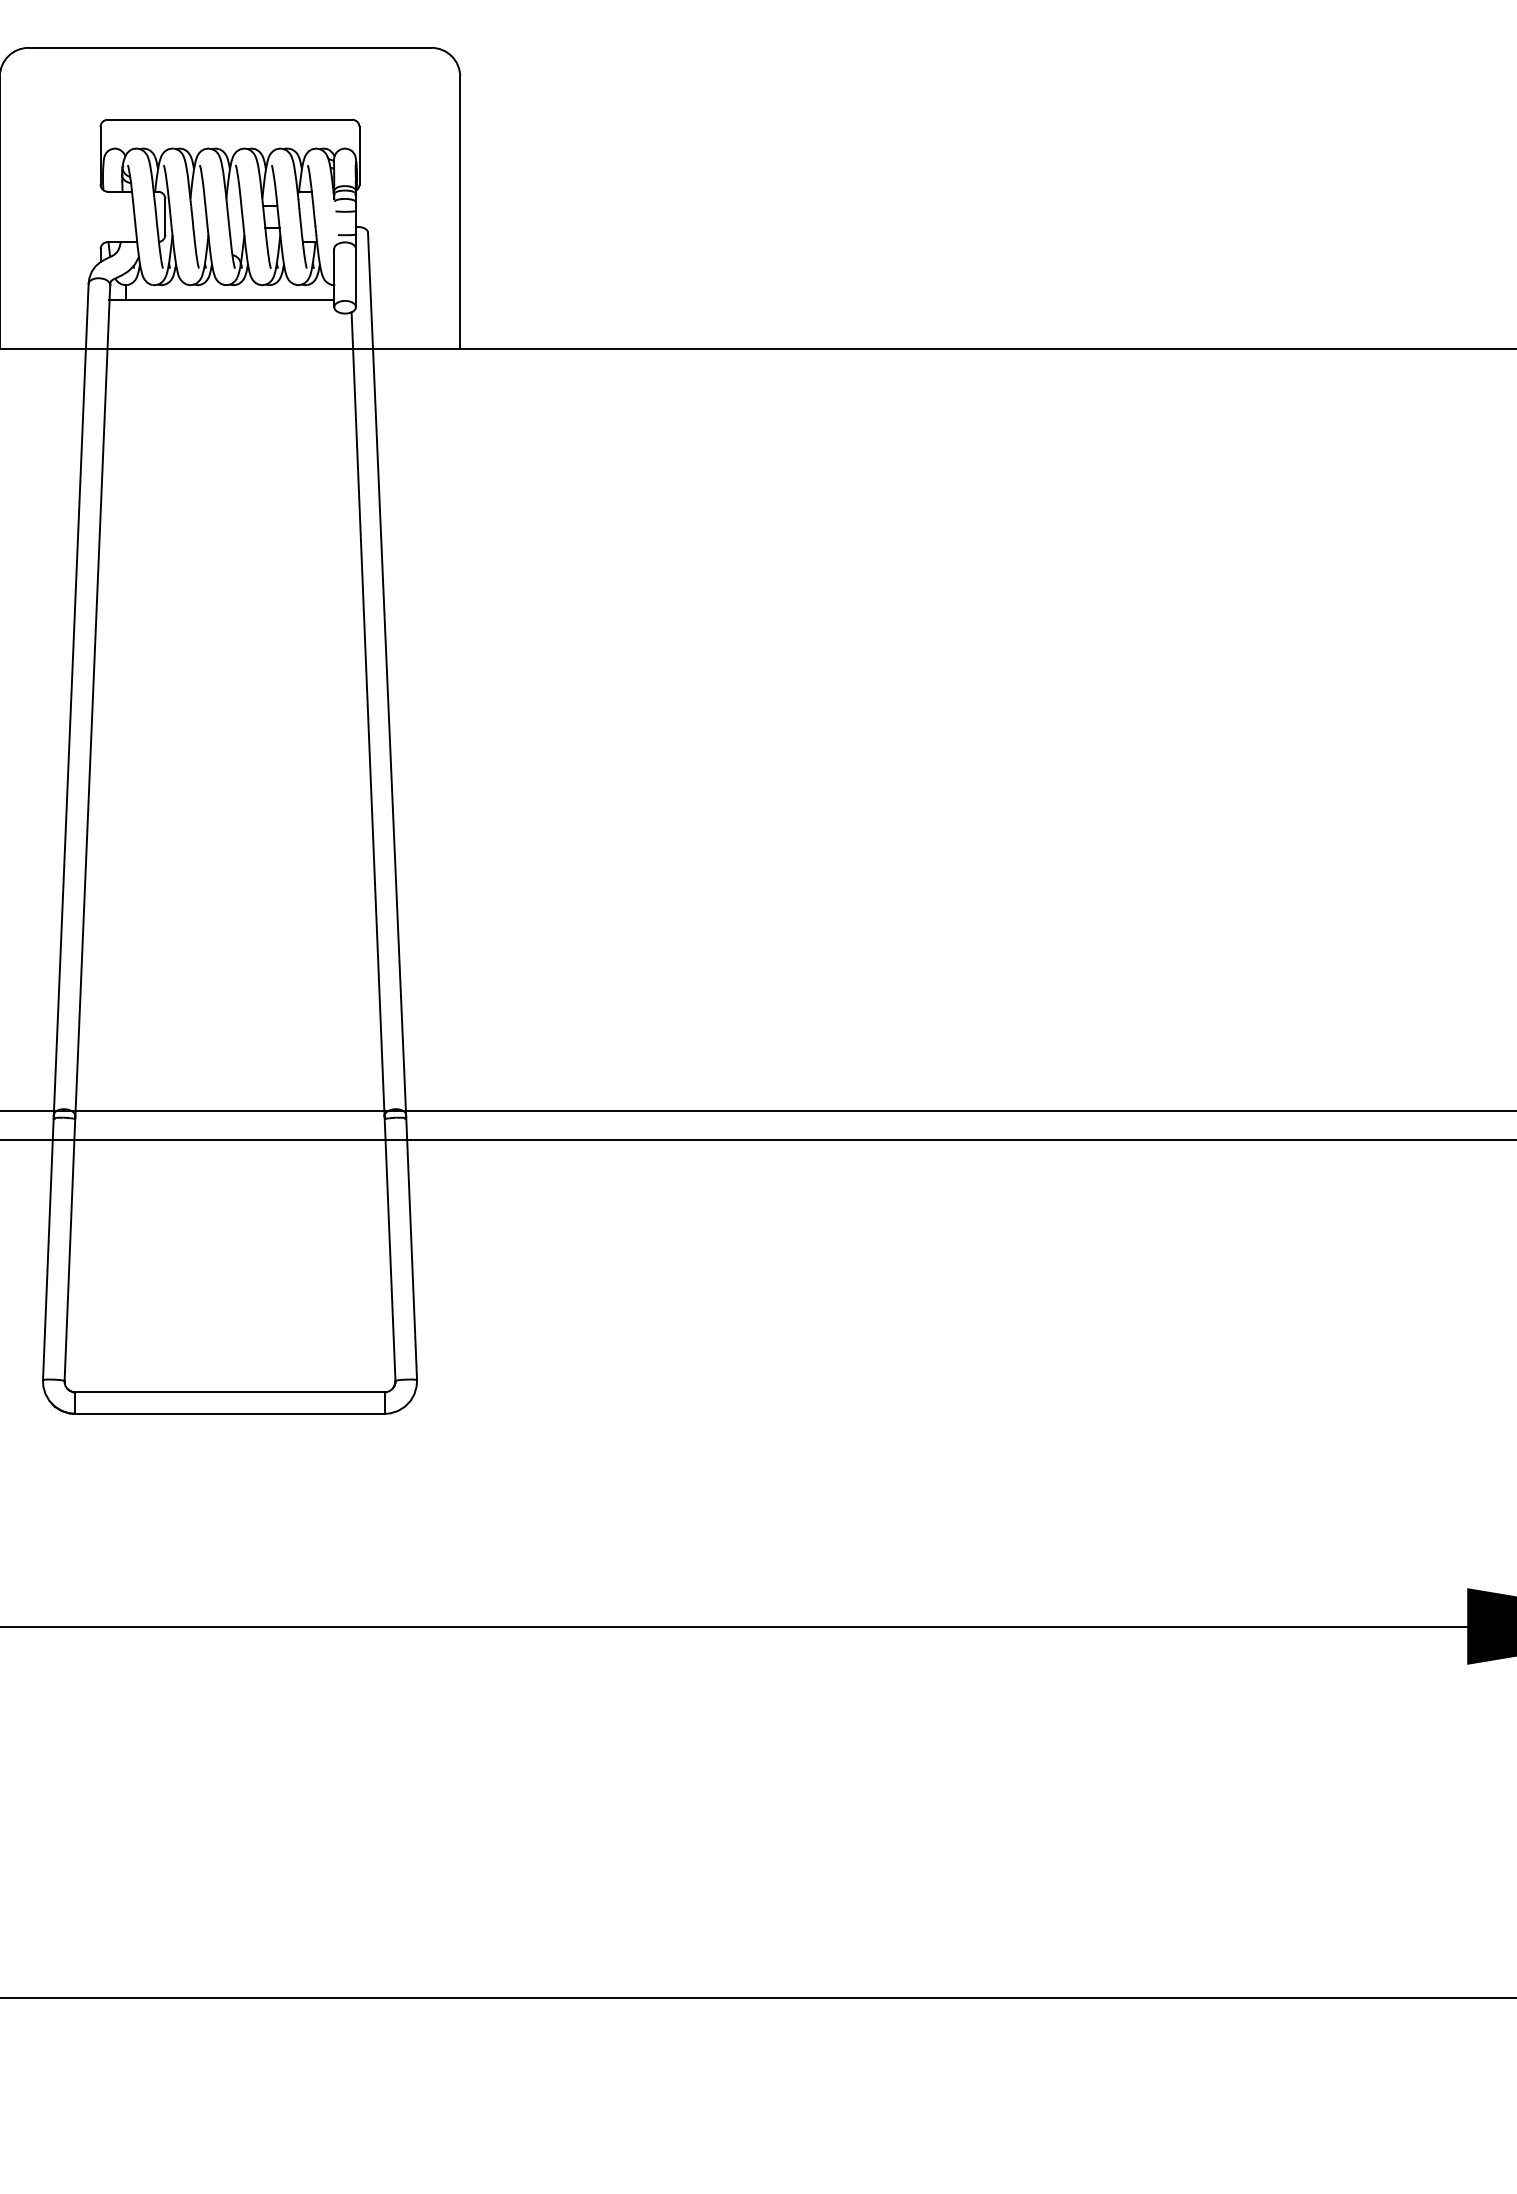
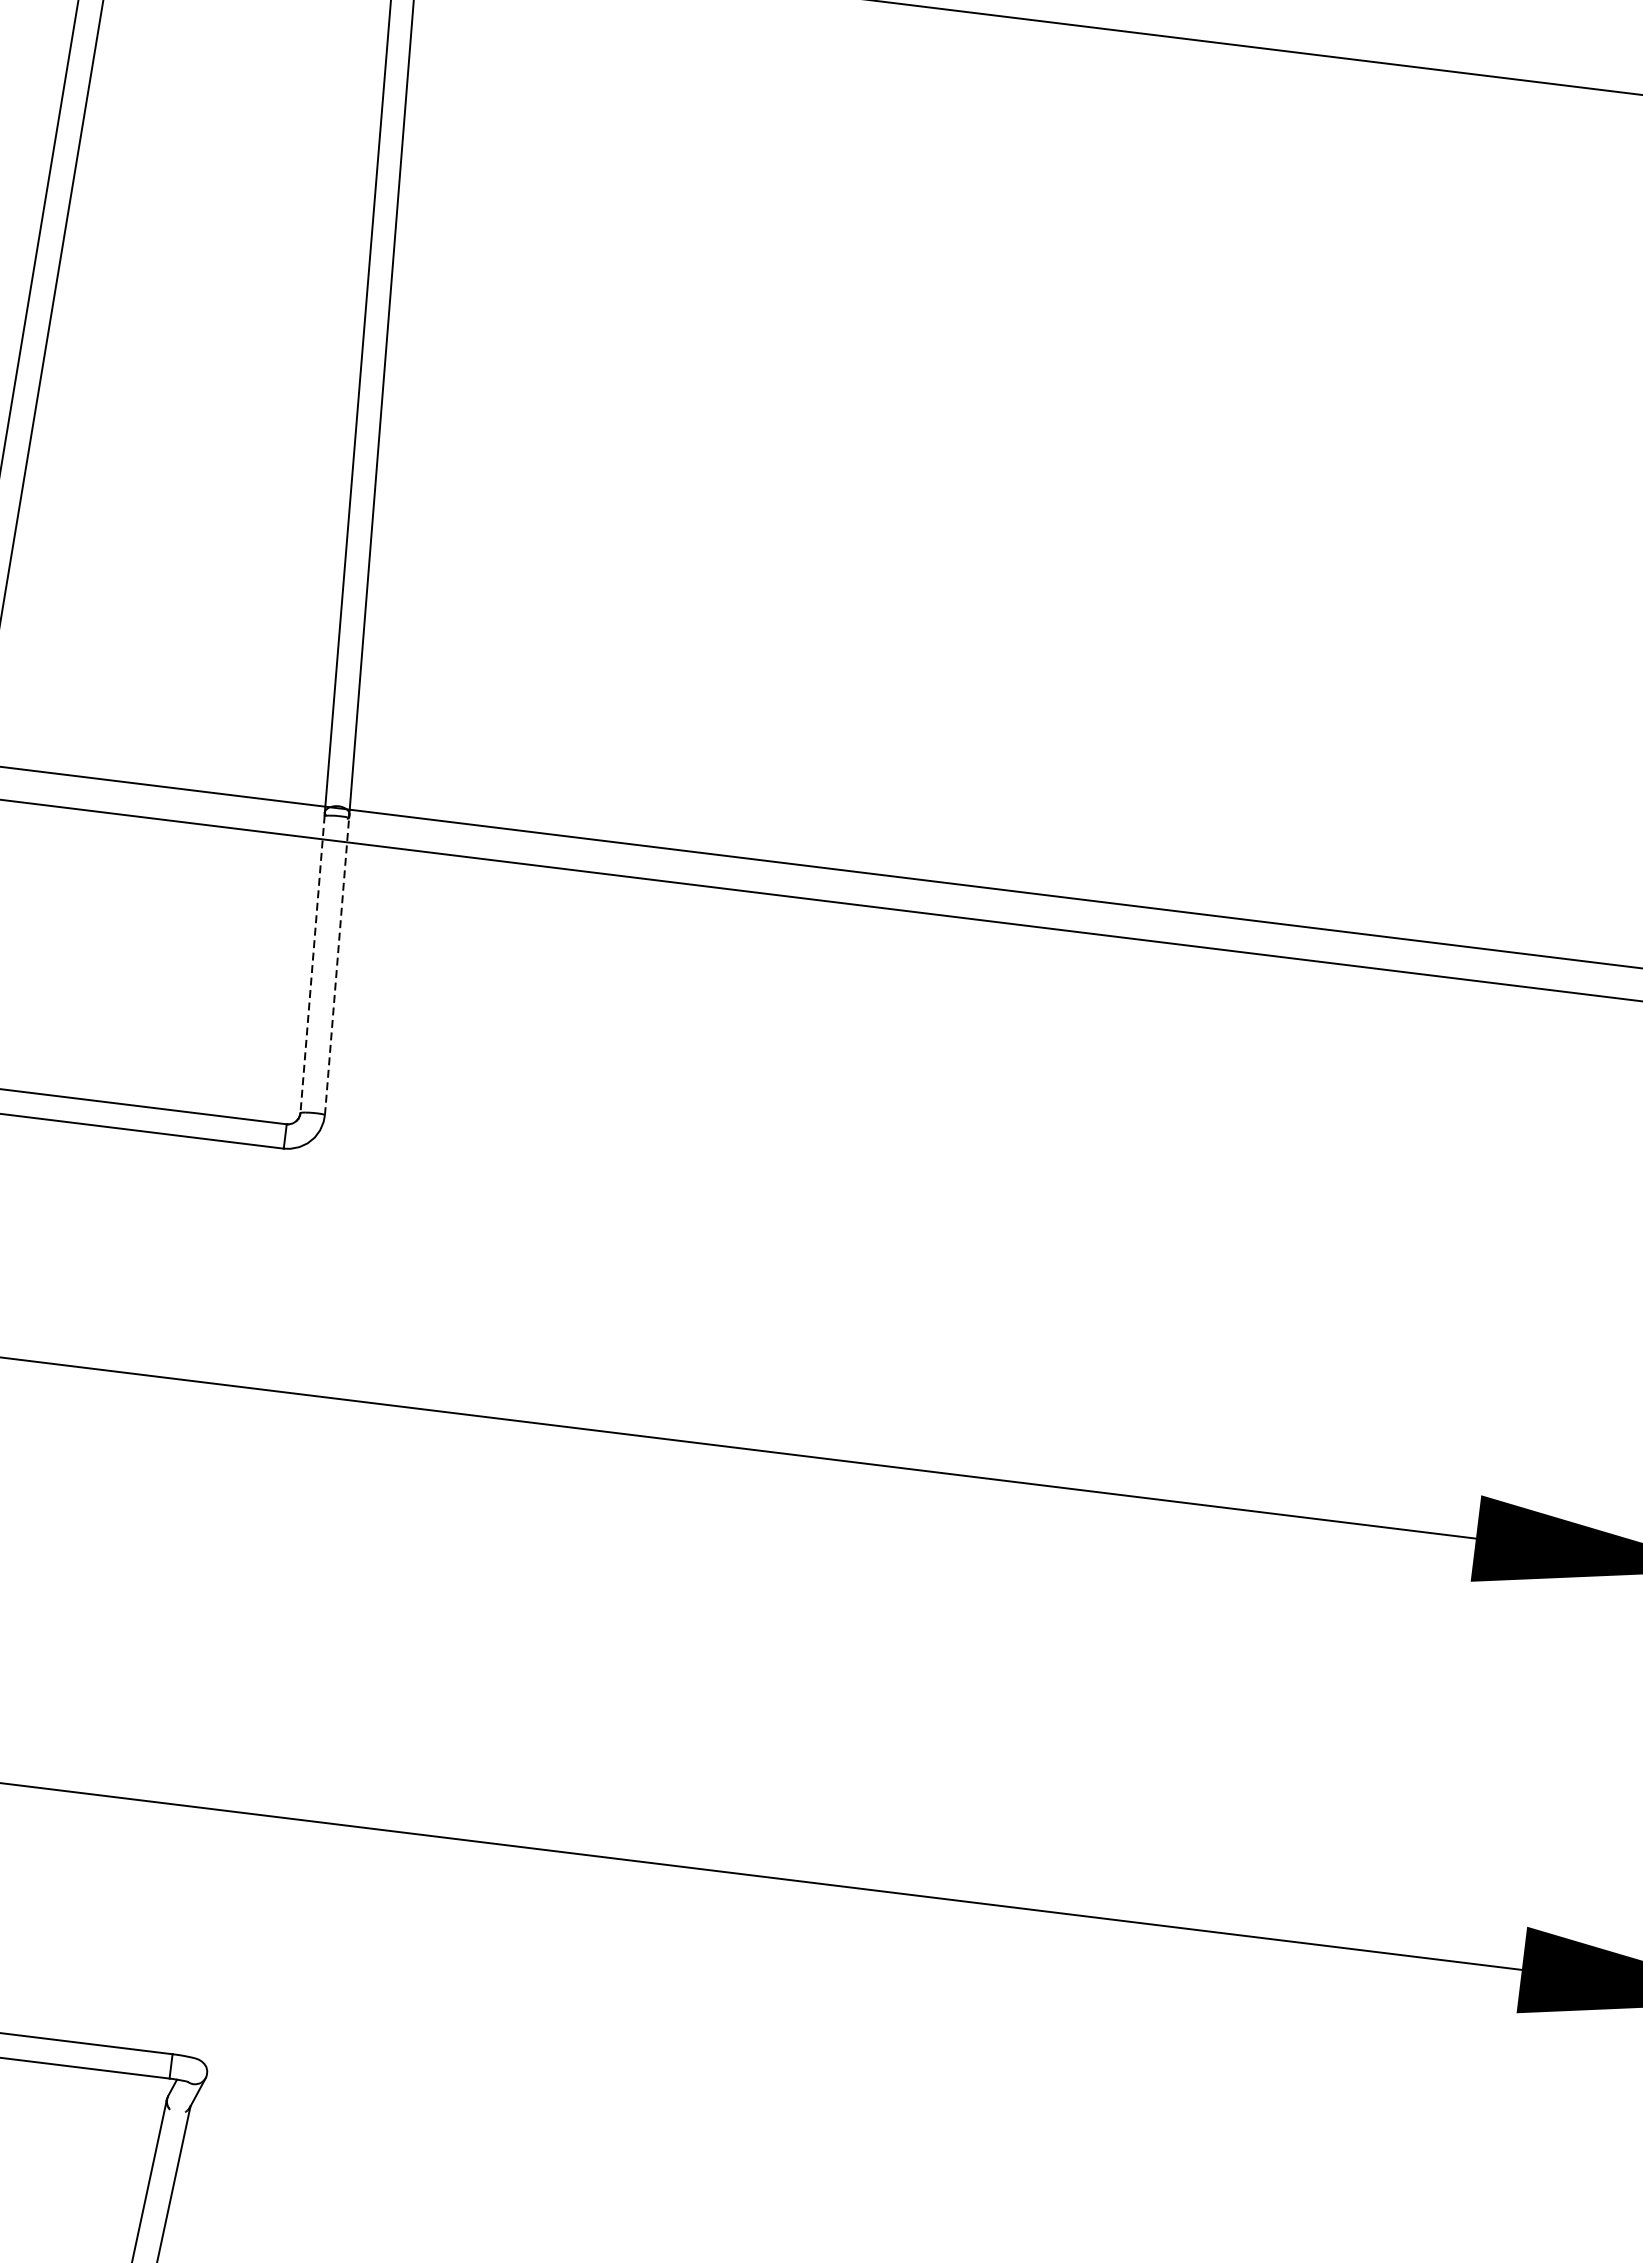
line: (411, 1248) -> (336, 965), solid -> dashed
line: (390, 1250) -> (312, 965), solid -> dashed

